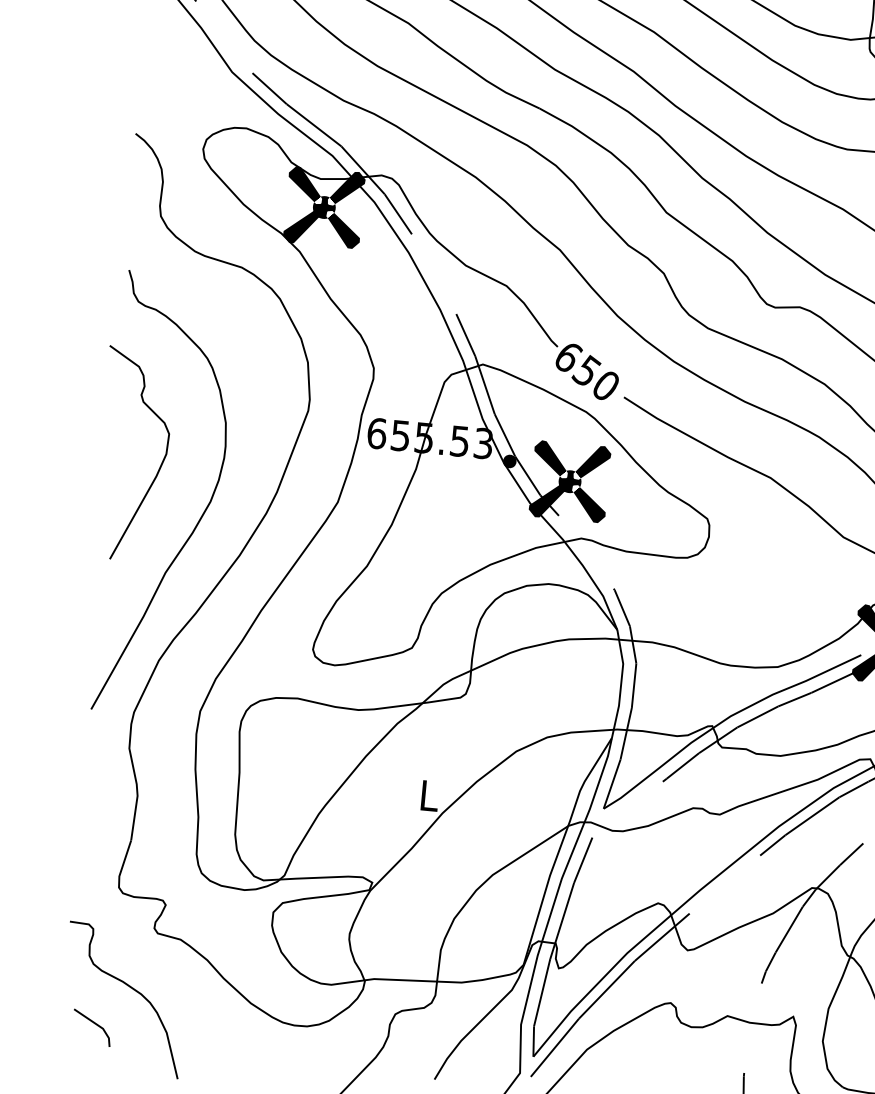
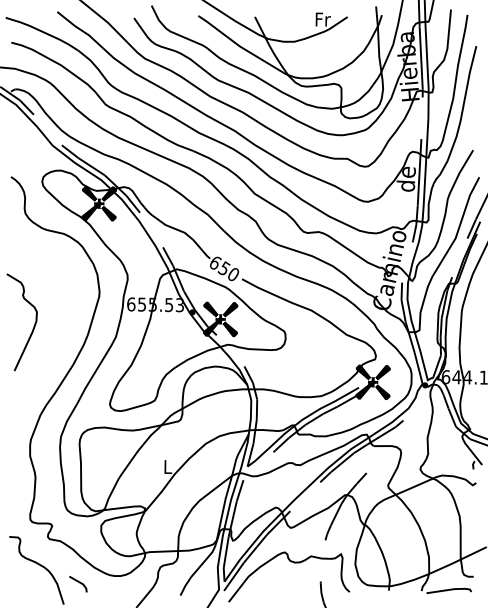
curve: (199, 516) -> (53, 348), removed
line: (95, 1026) -> (79, 583), moved

